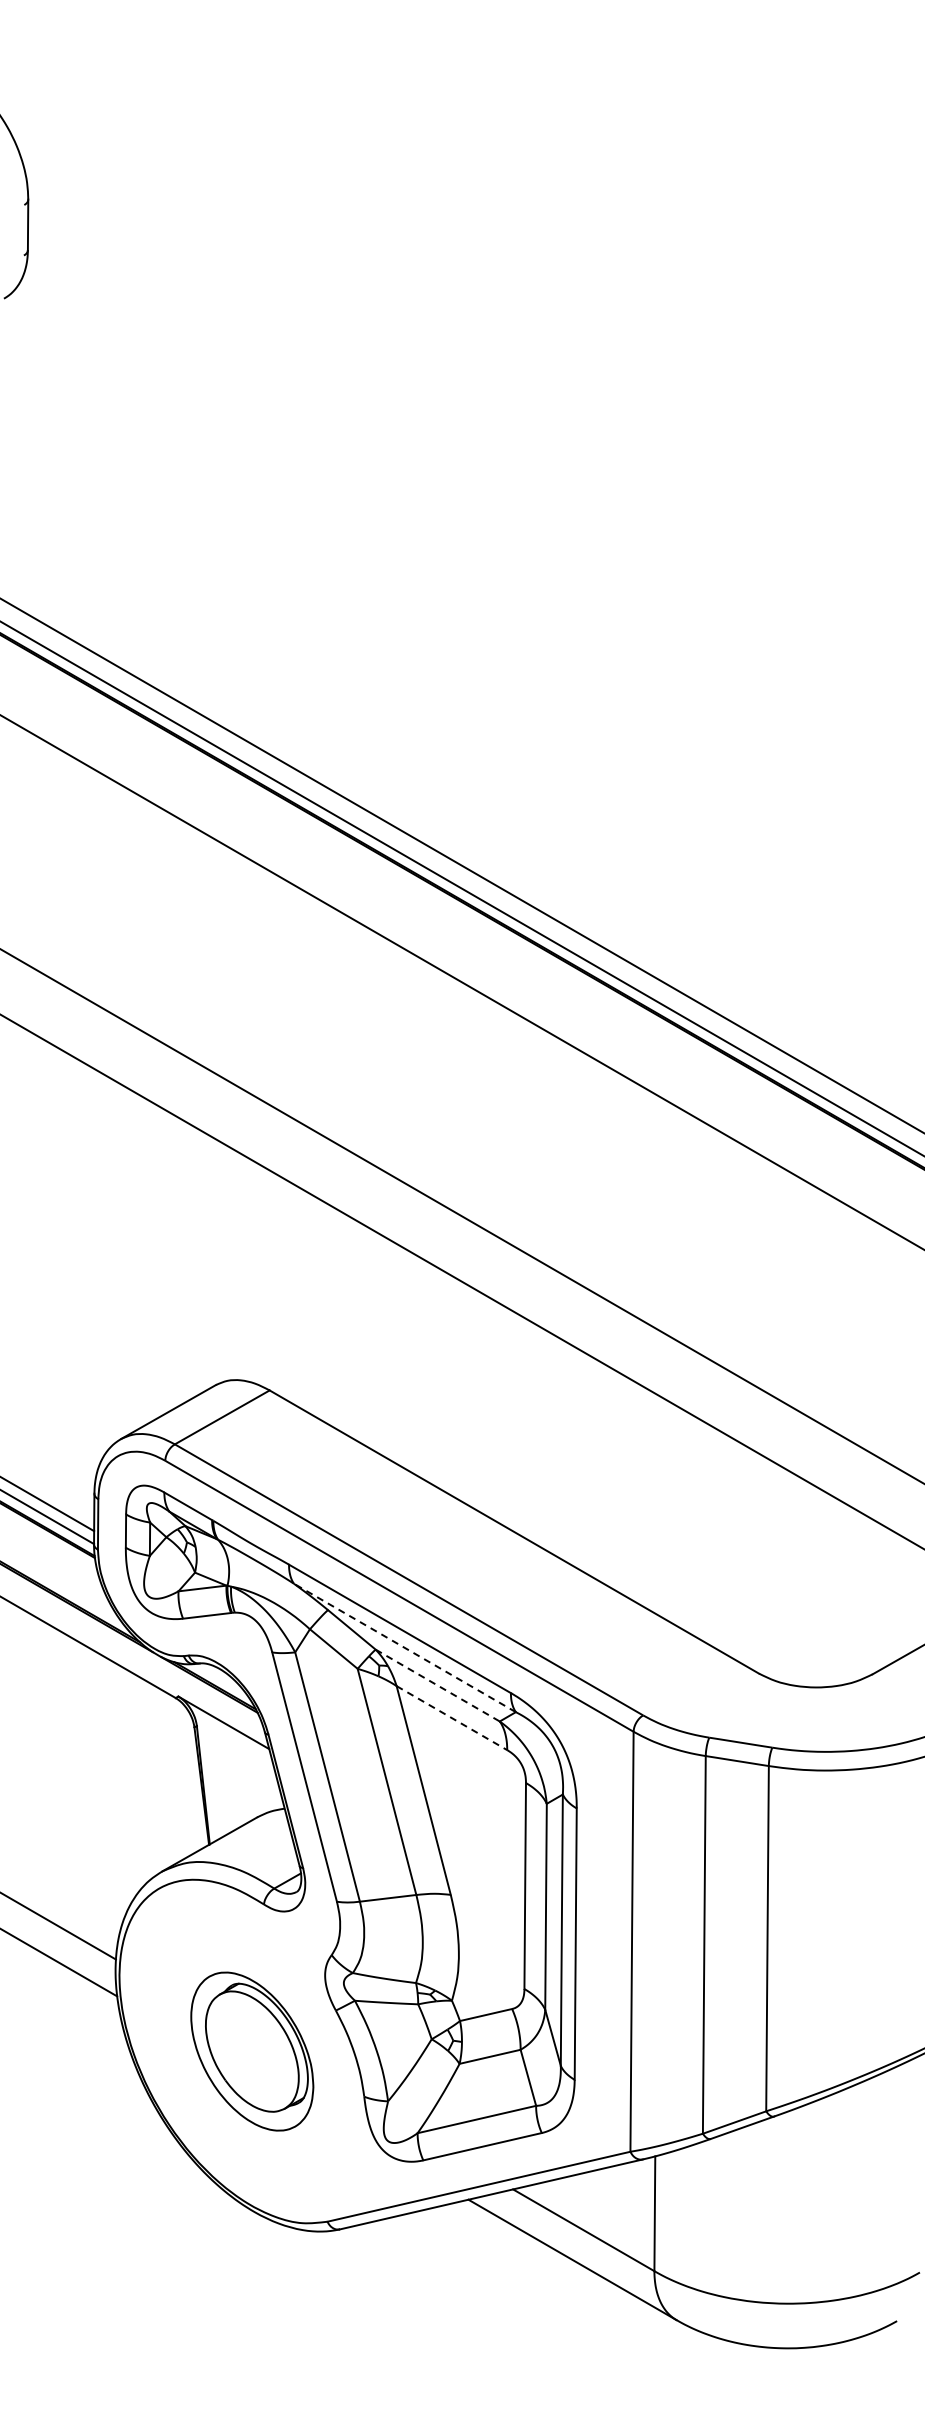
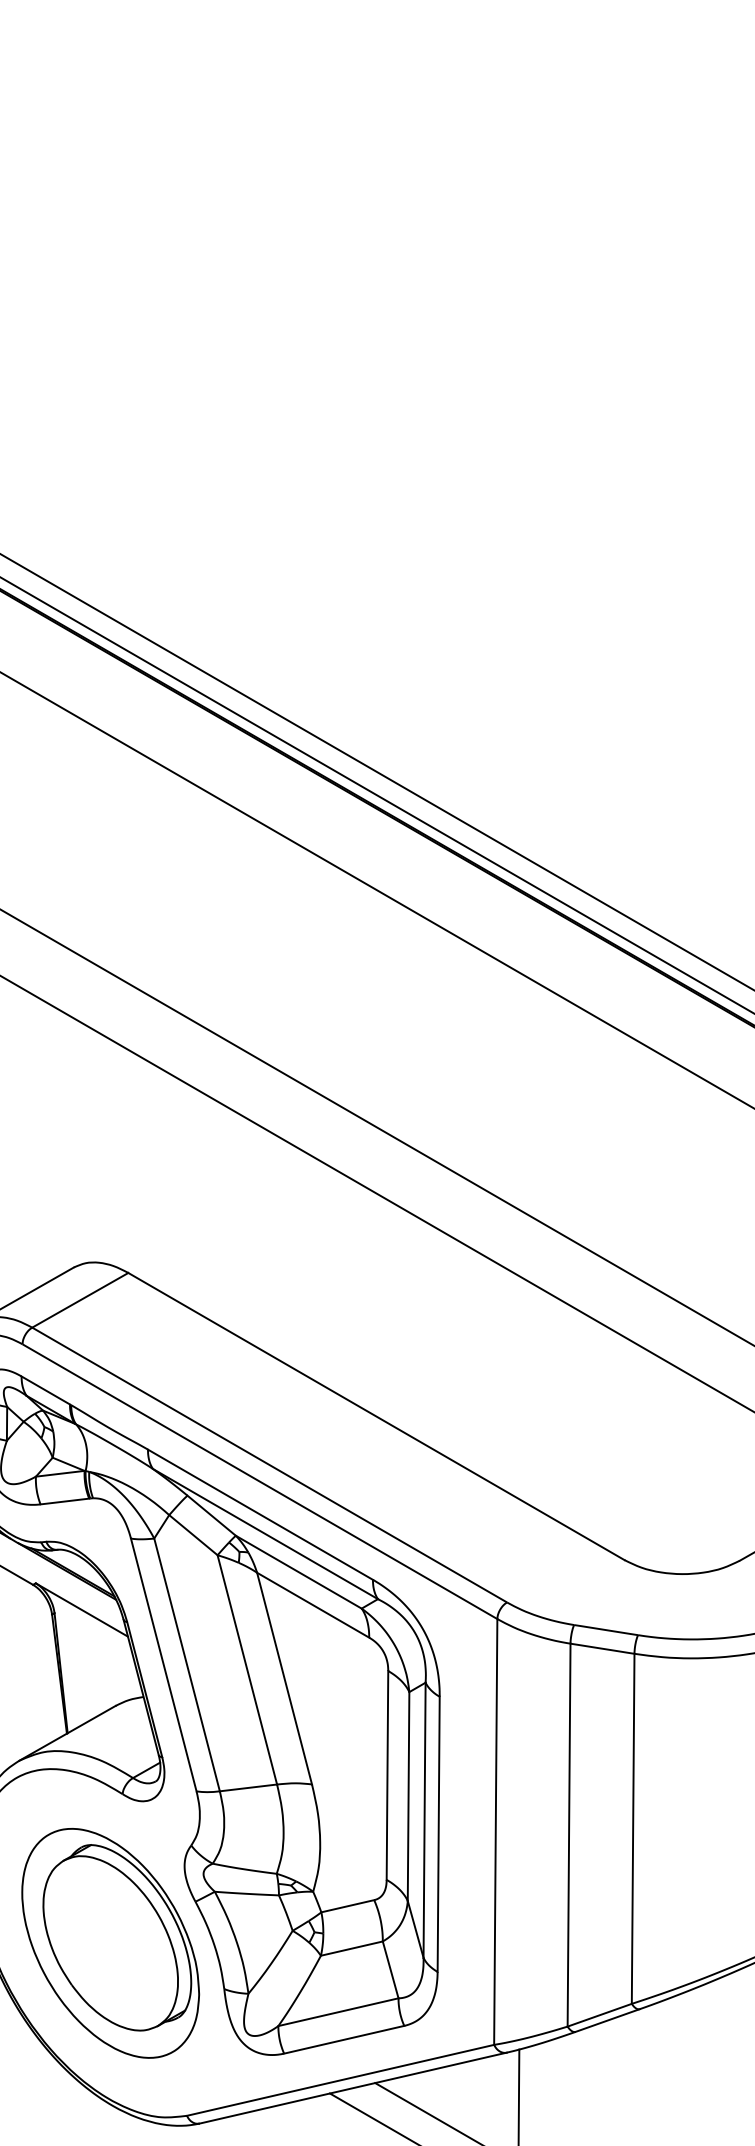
line: (404, 1647) -> (265, 1533), dashed -> solid
line: (437, 1685) -> (298, 1572), dashed -> solid
line: (451, 1718) -> (312, 1605), dashed -> solid
part: (252, 2051) -> (110, 1943), size x1.43

